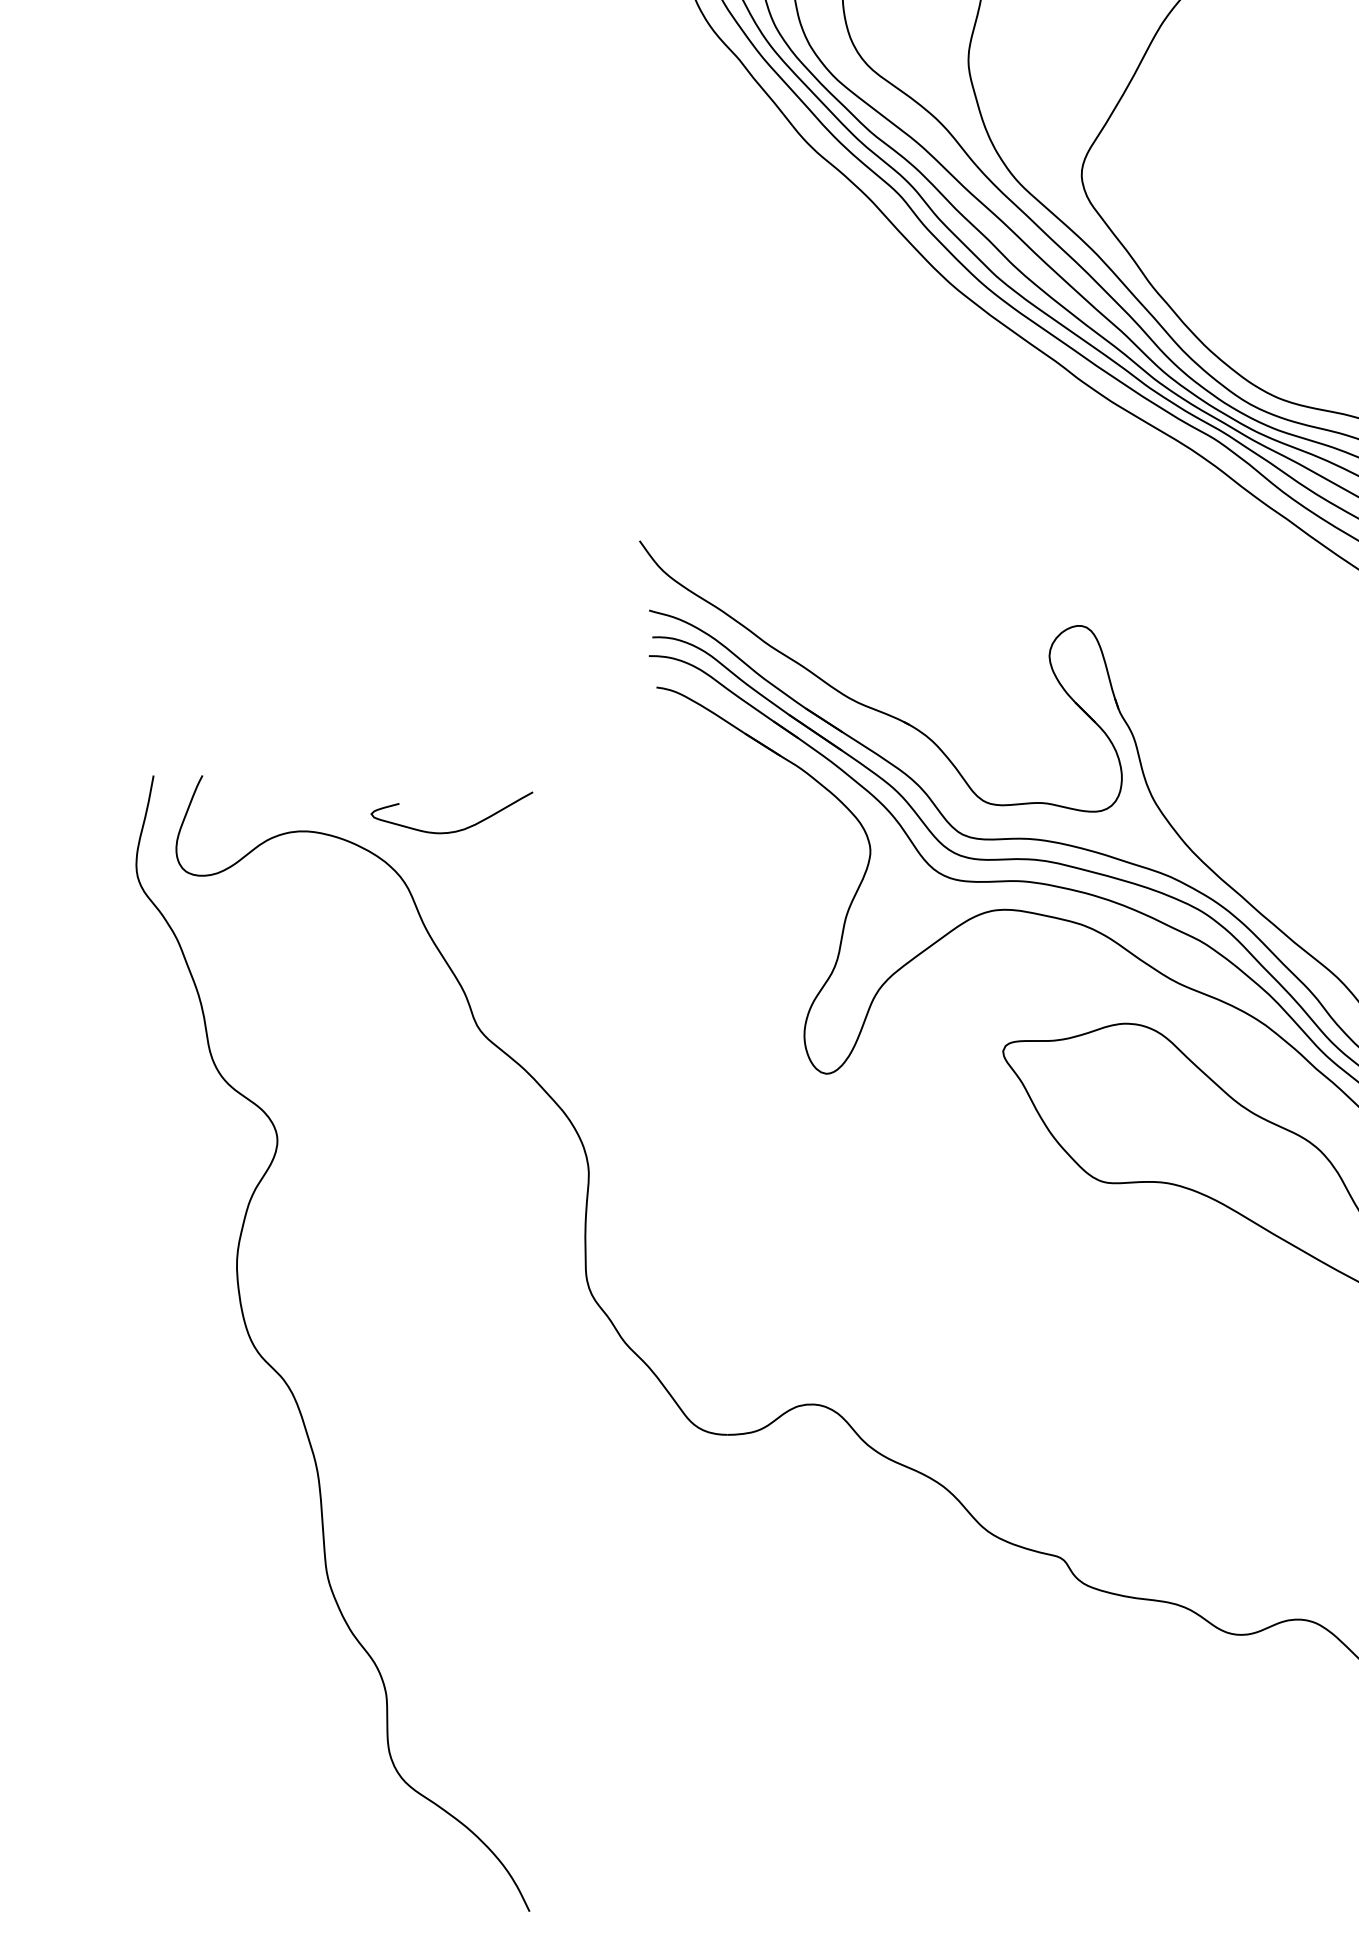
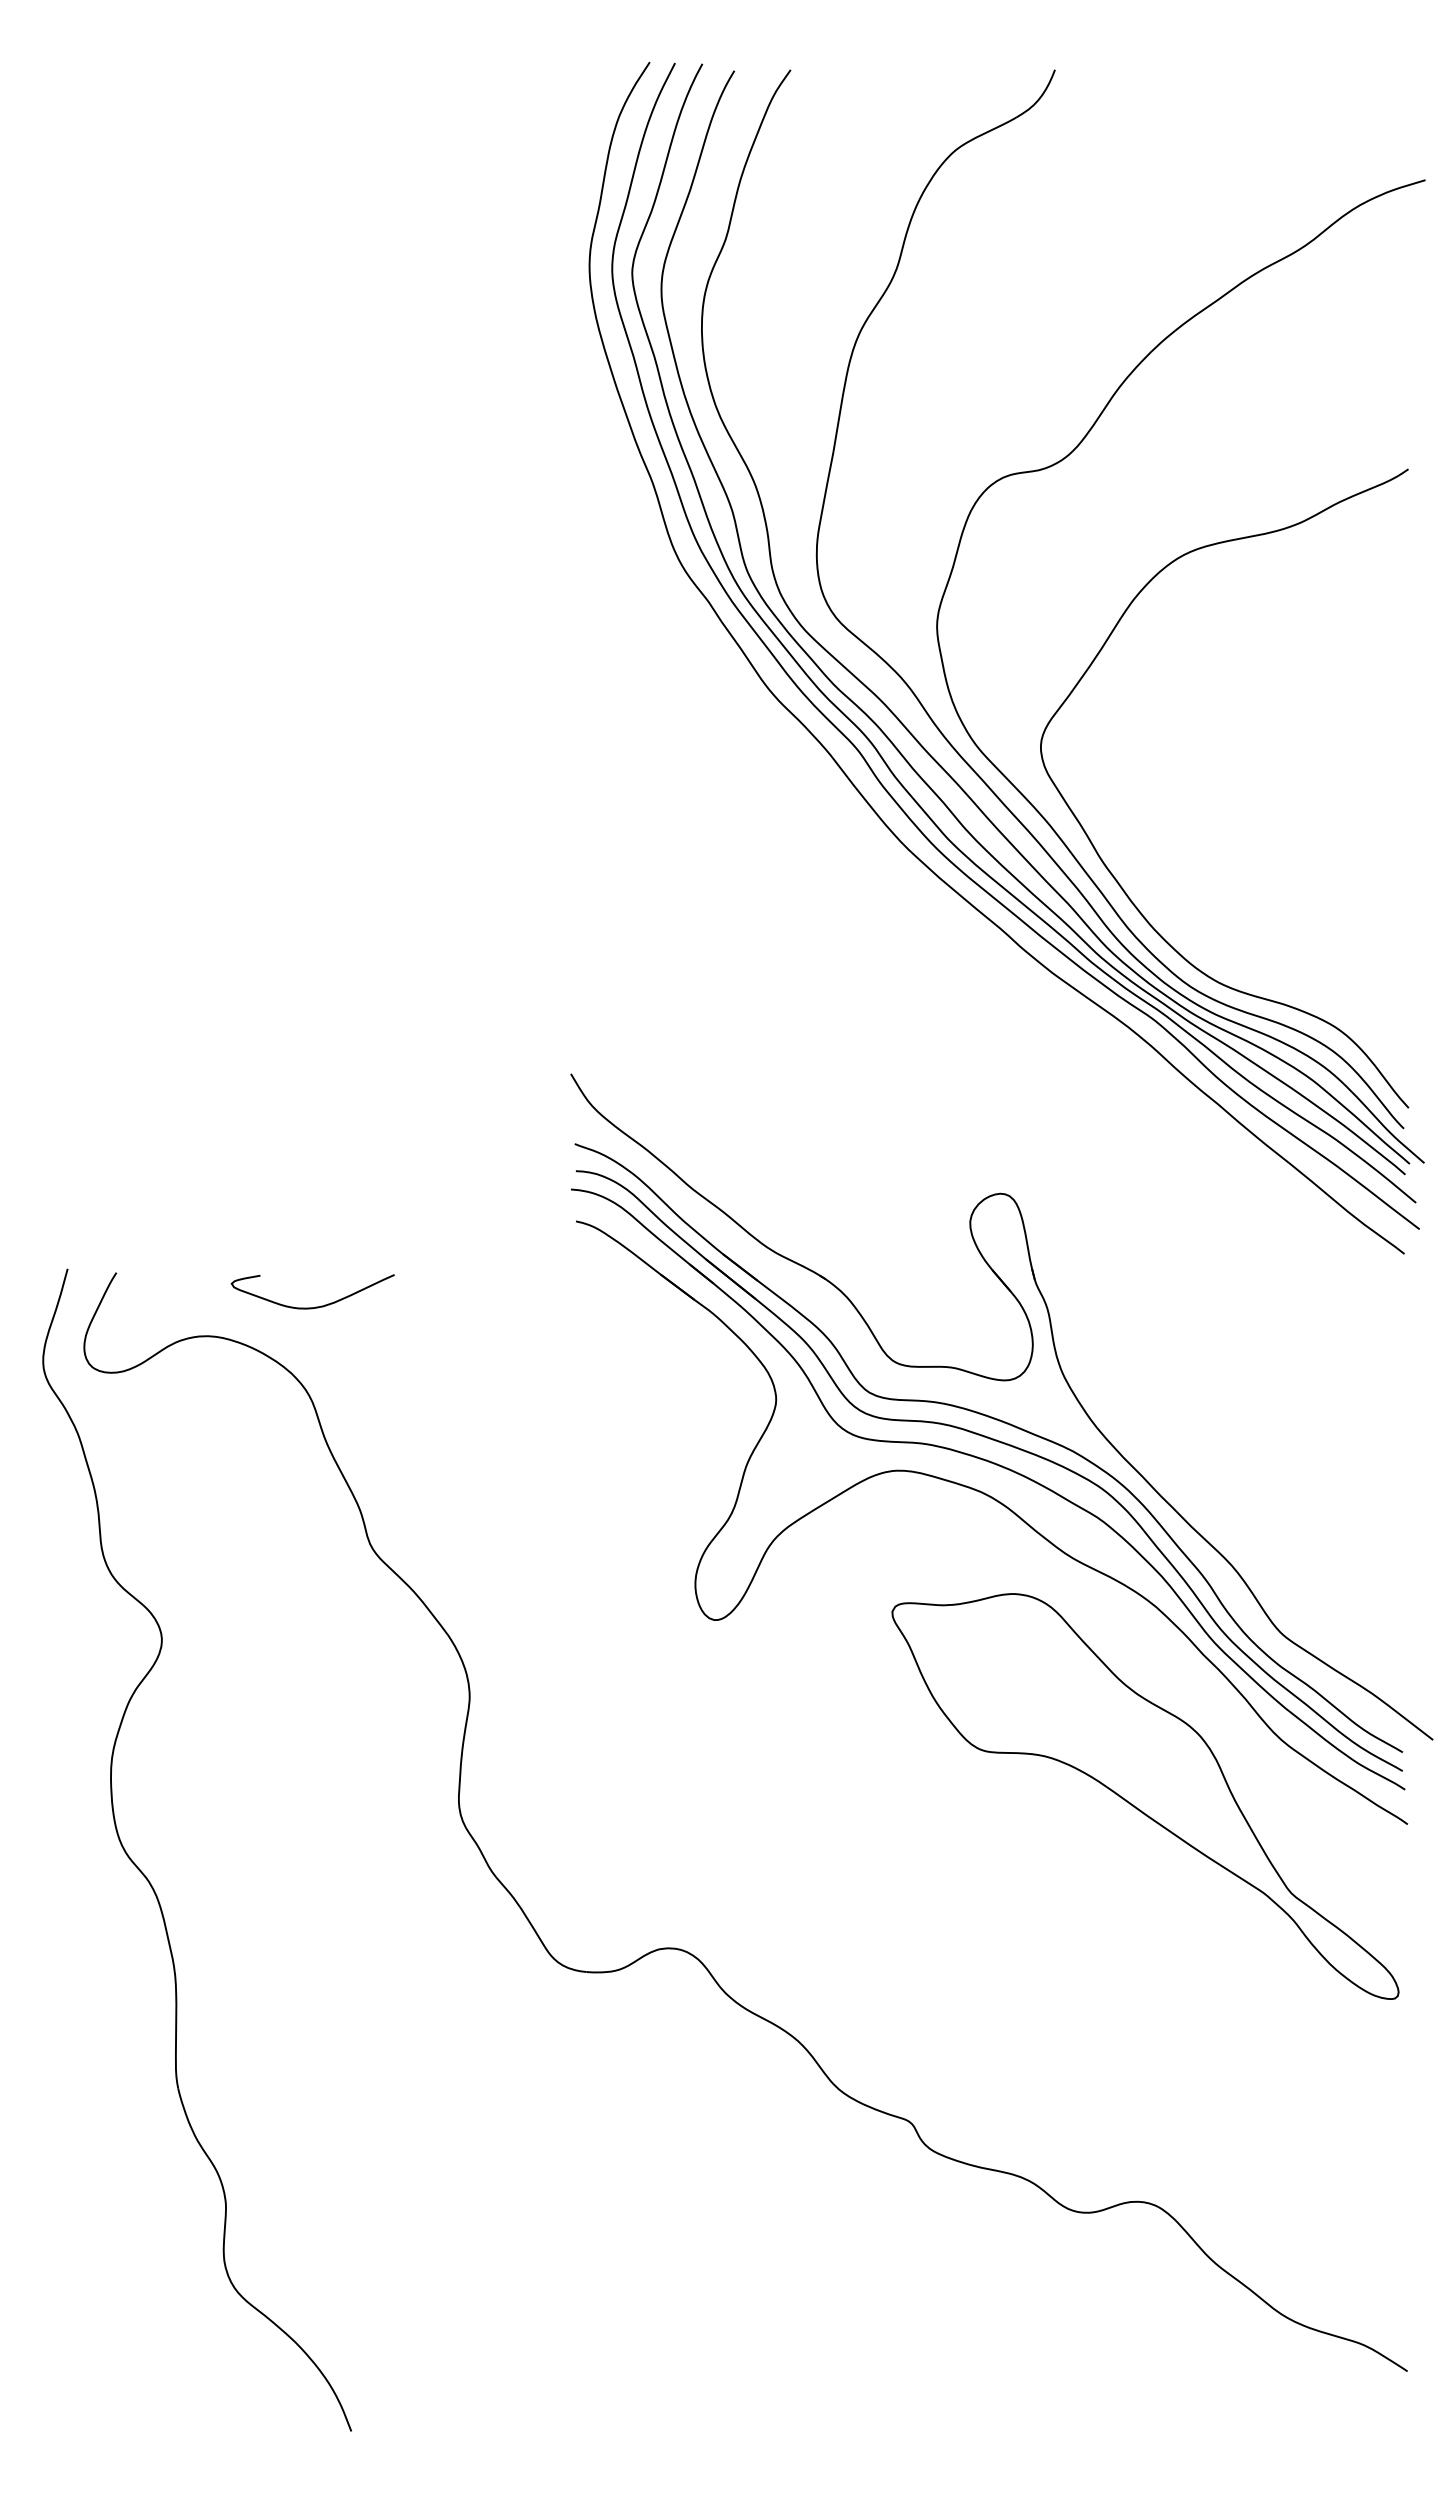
curve: (456, 830) -> (315, 1306), moved

